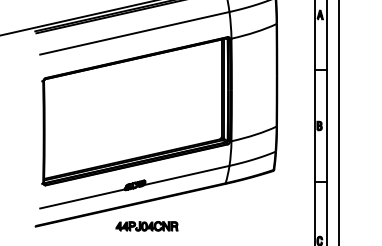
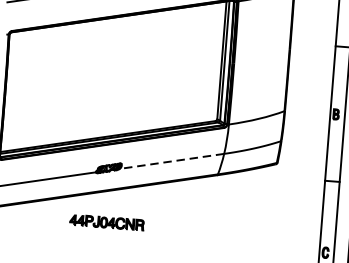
line: (186, 175) -> (171, 161), solid -> dashed
part: (146, 226) -> (106, 222), moved

